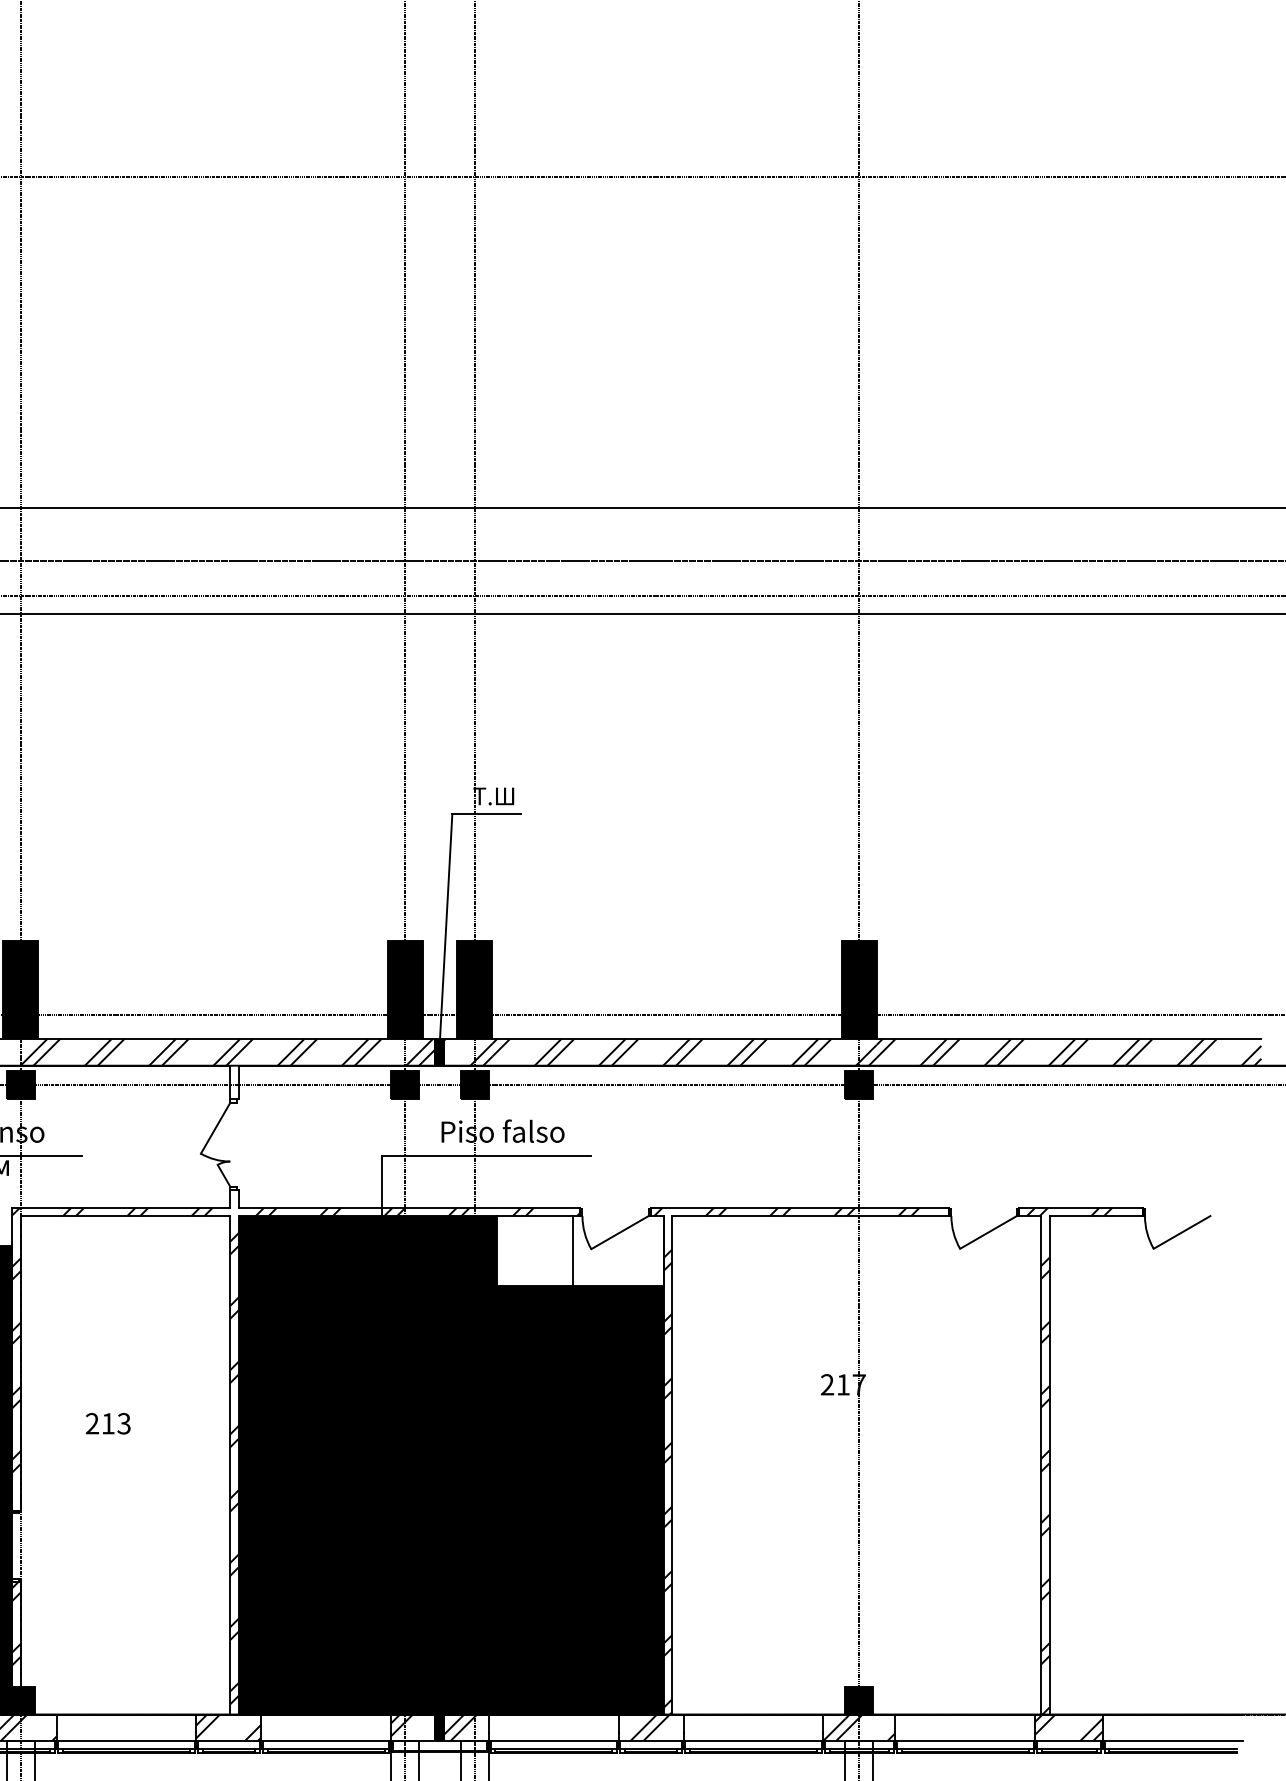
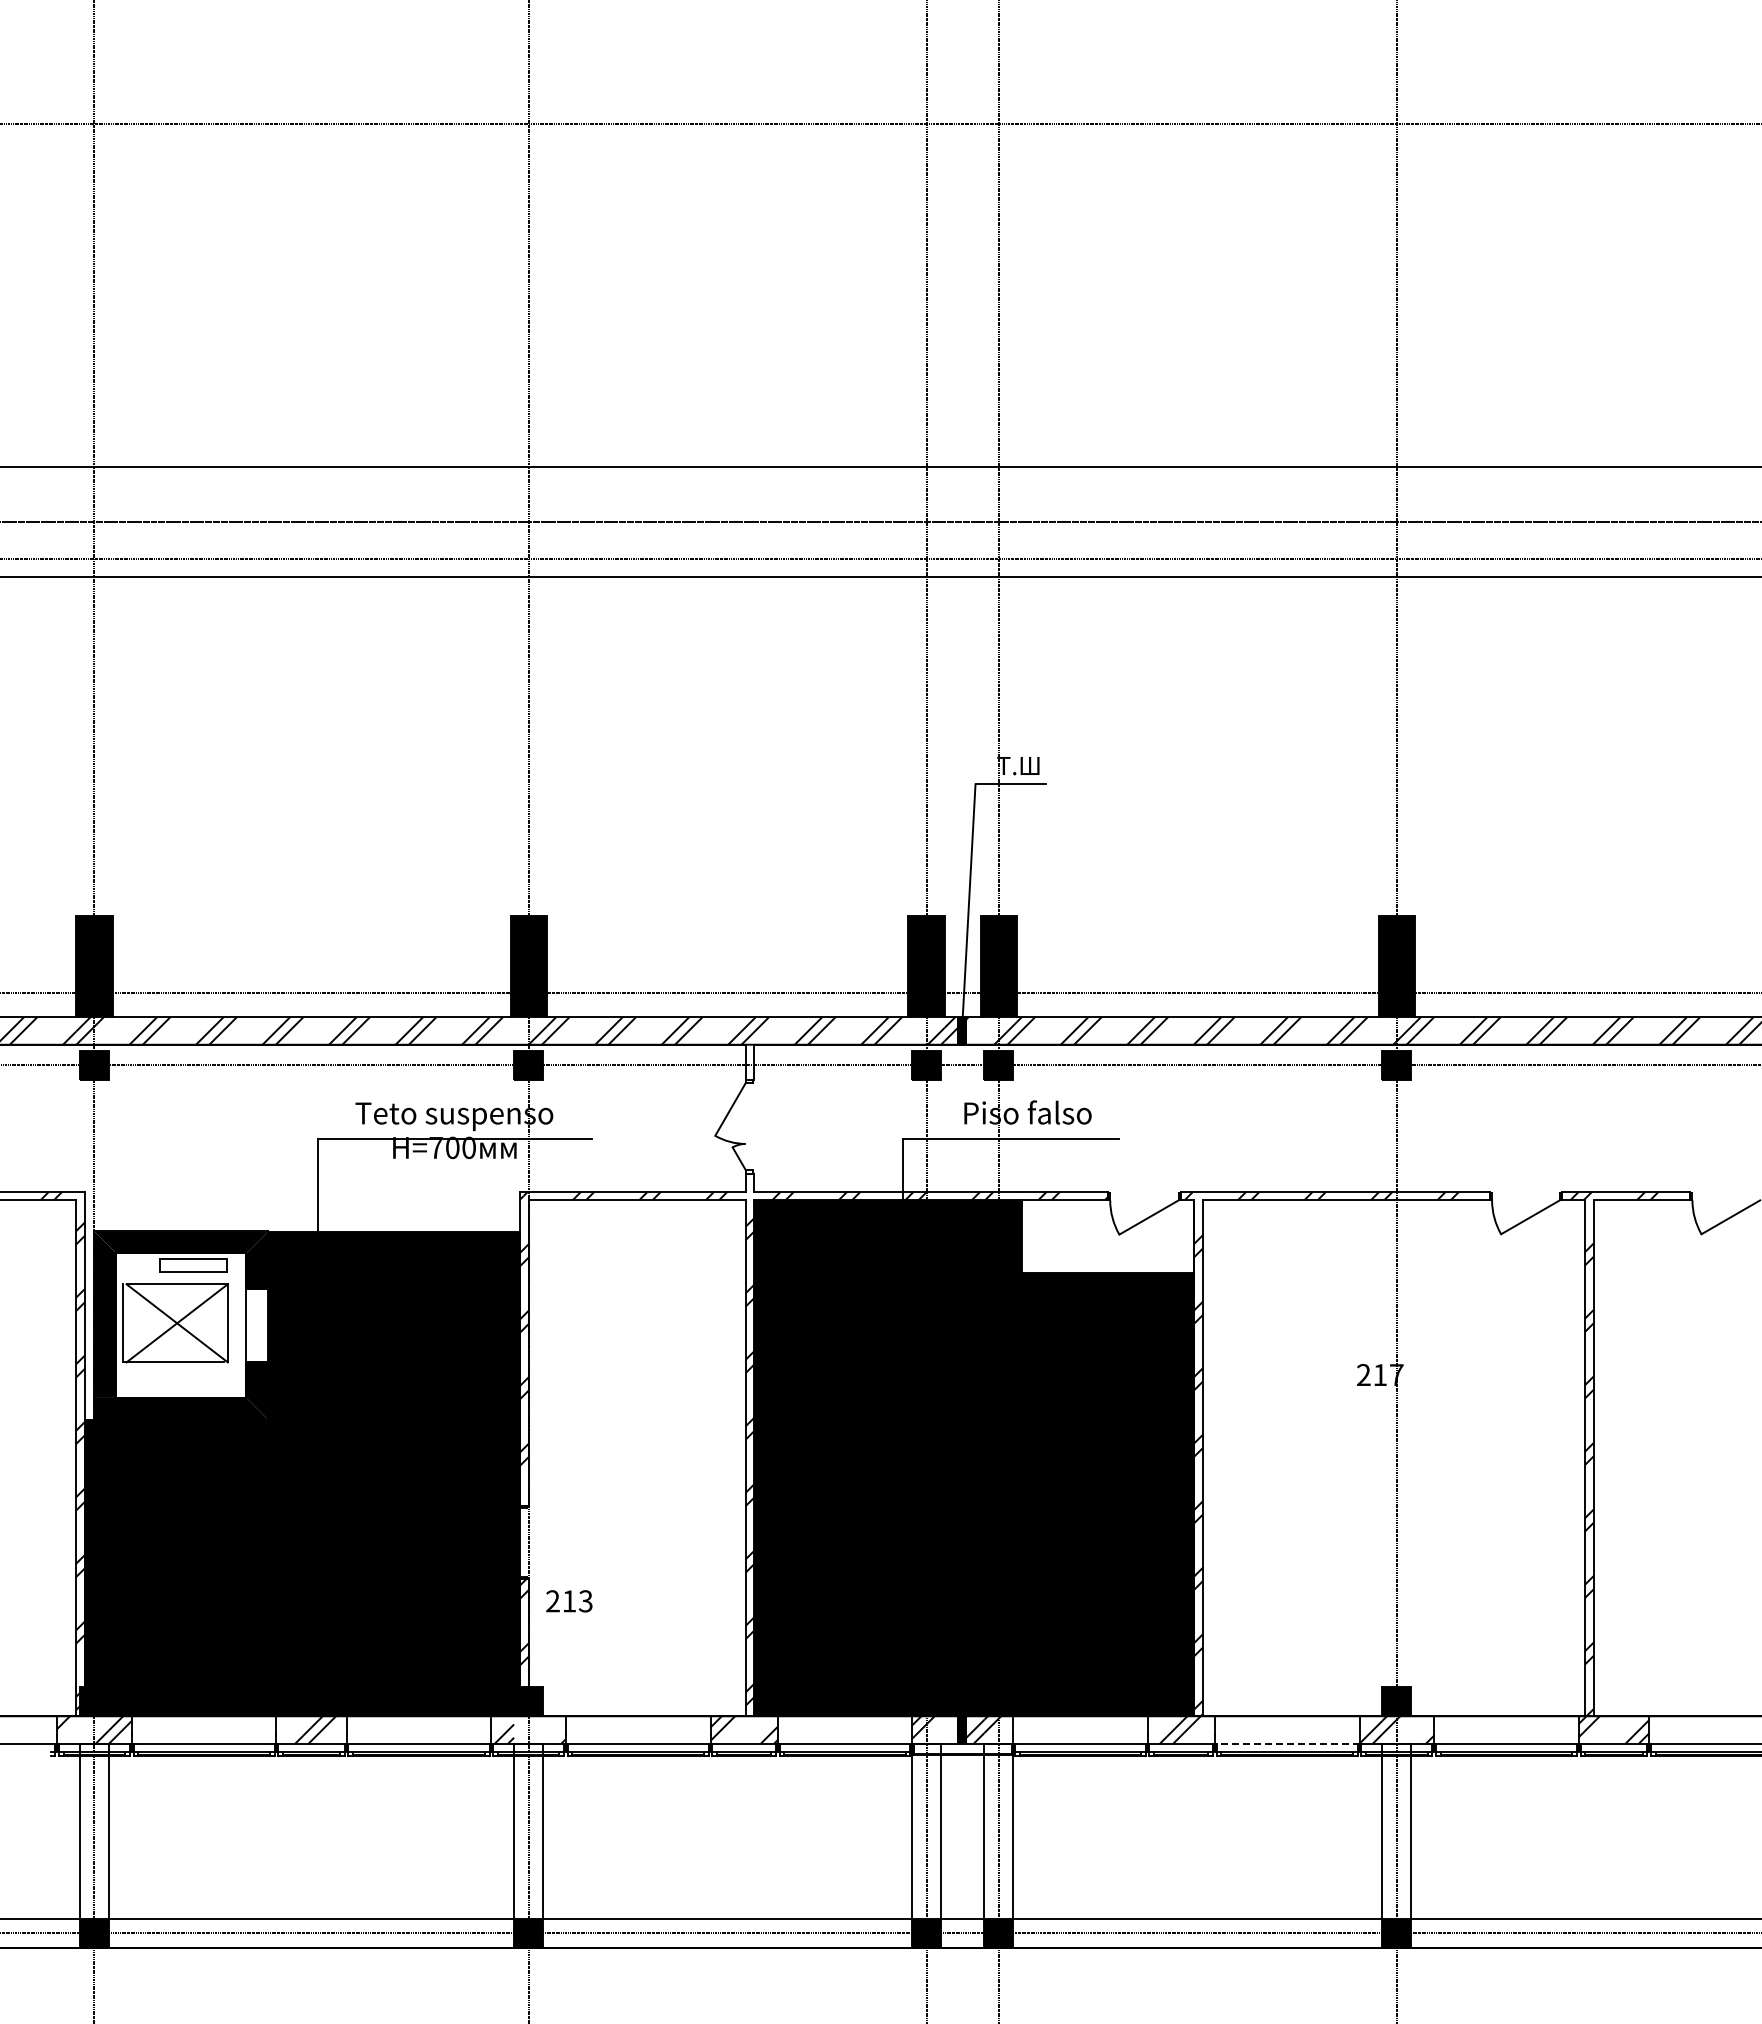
line: (573, 1250) -> (1100, 1236), removed
text: (108, 1423) -> (569, 1601), moved
hatch: (16, 1724) -> (524, 1726), removed
line: (752, 1740) -> (1286, 1743), solid -> dashed

